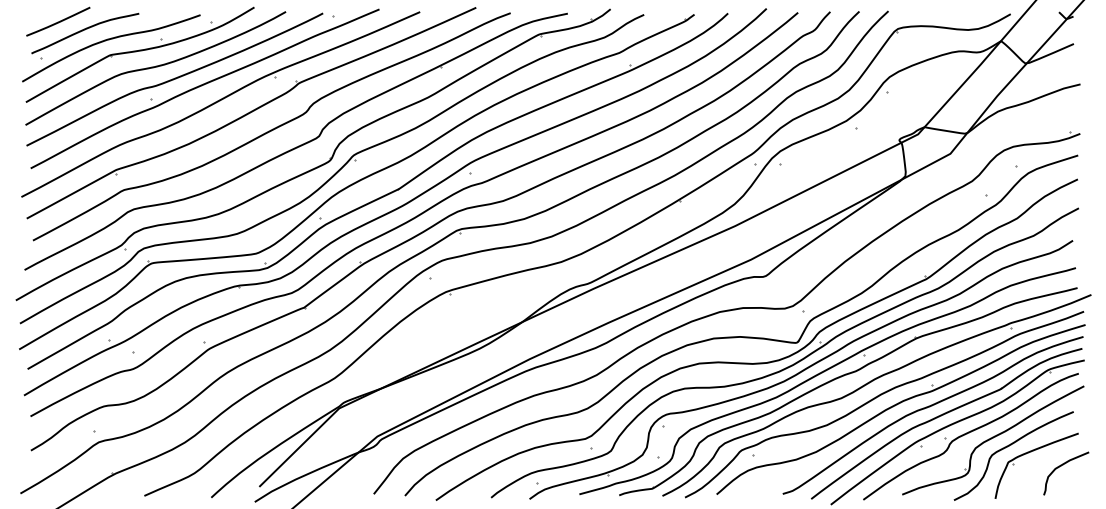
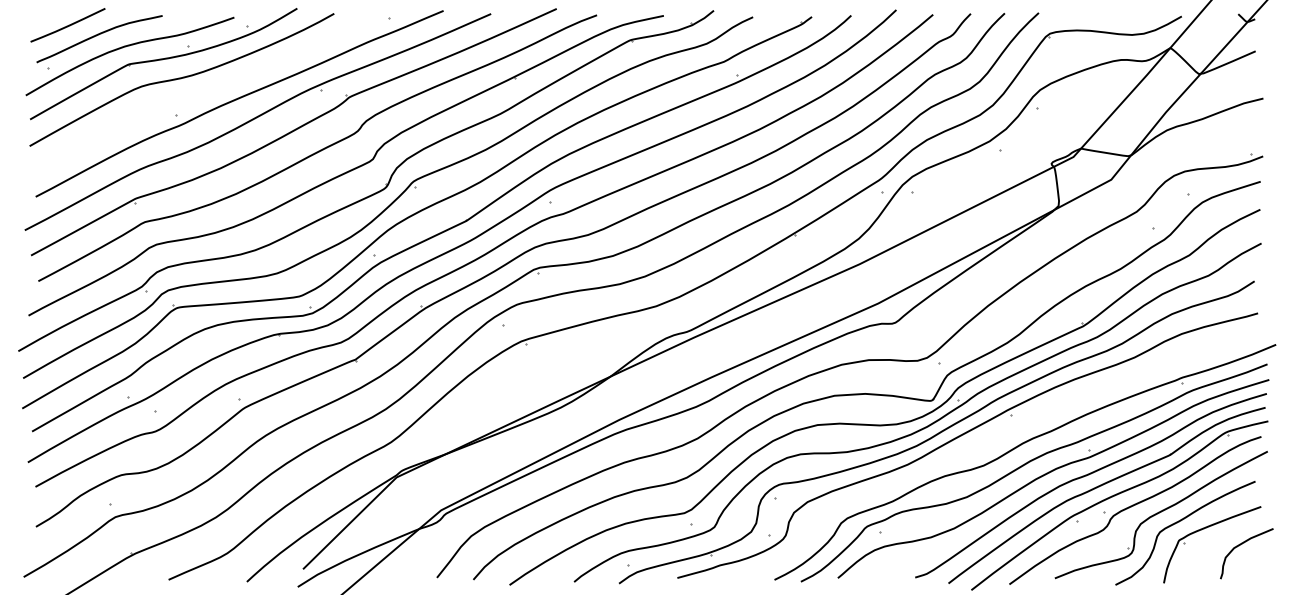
curve: (174, 79) -> (203, 92), removed
part: (841, 377) -> (983, 441), removed

